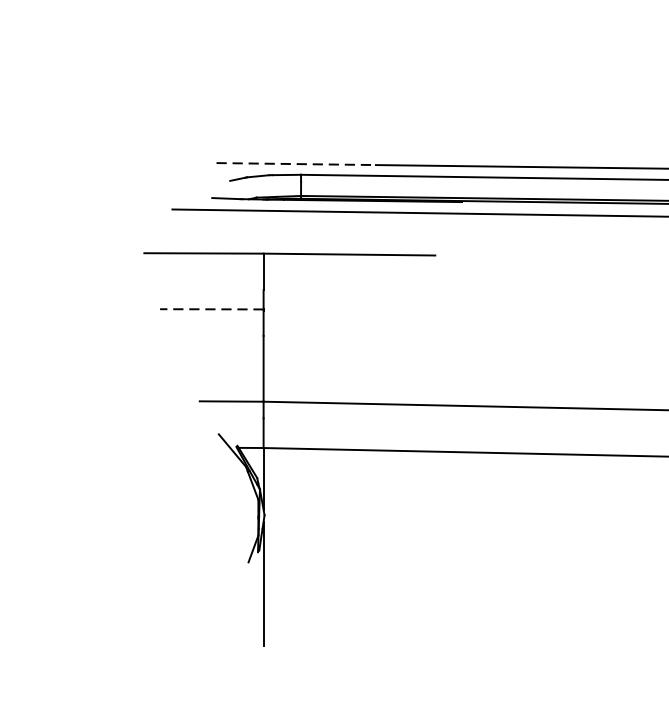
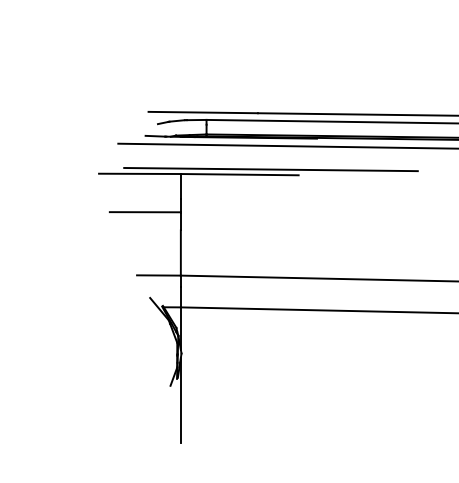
line: (296, 163) -> (203, 112), dashed -> solid
line: (394, 247) -> (270, 169), added
line: (212, 309) -> (145, 212), dashed -> solid

